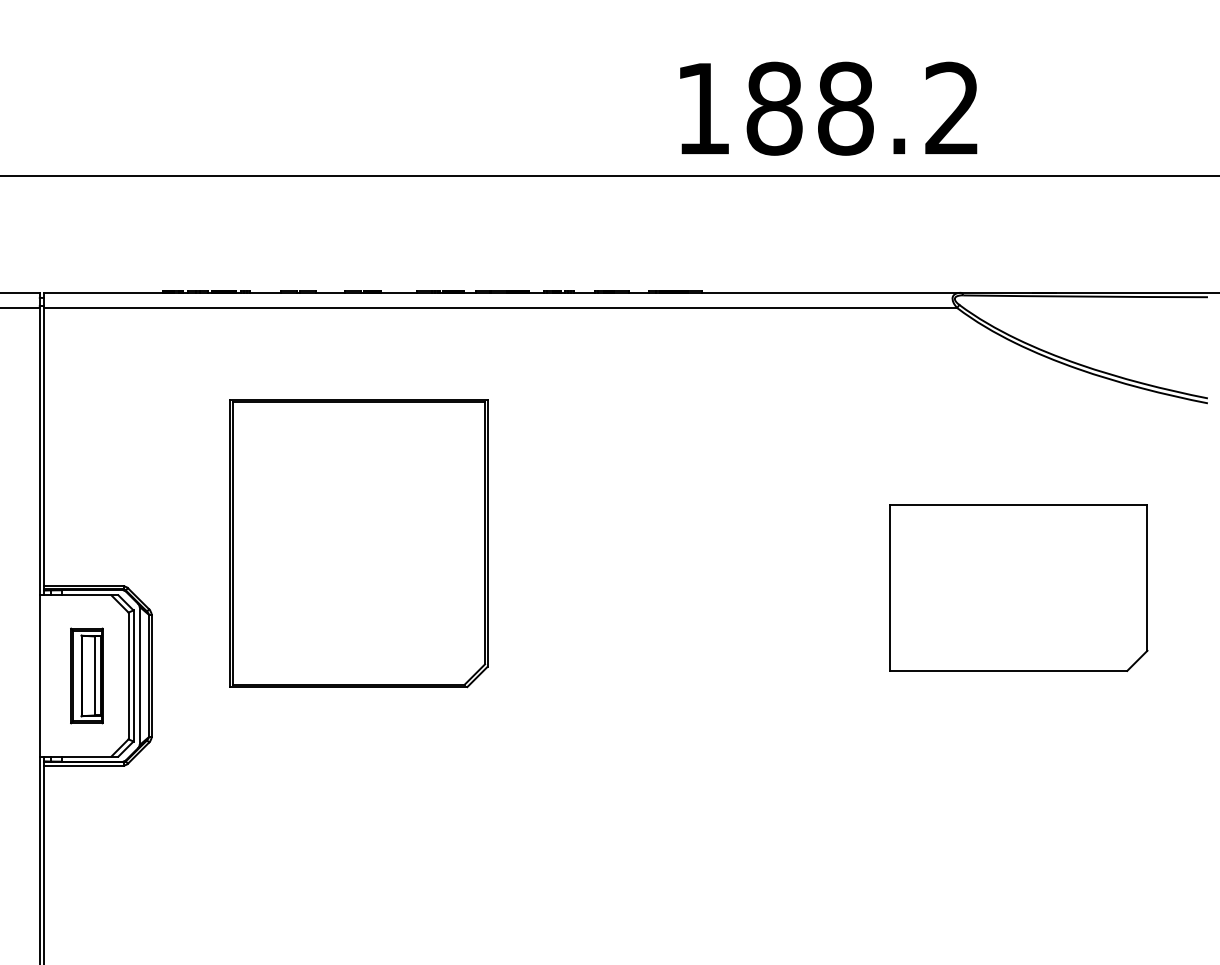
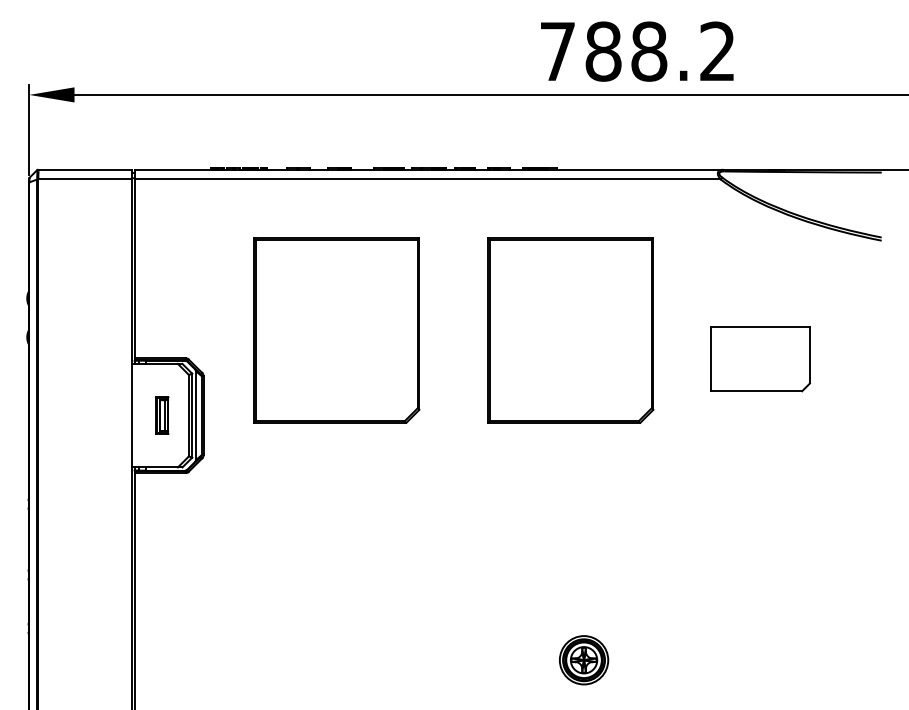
text: (702, 108) -> (557, 51), 188.2 -> 788.2
part: (723, 543) -> (570, 330), added
part: (1019, 588) -> (760, 359), size x0.6
part: (87, 675) -> (162, 415), size x0.6

